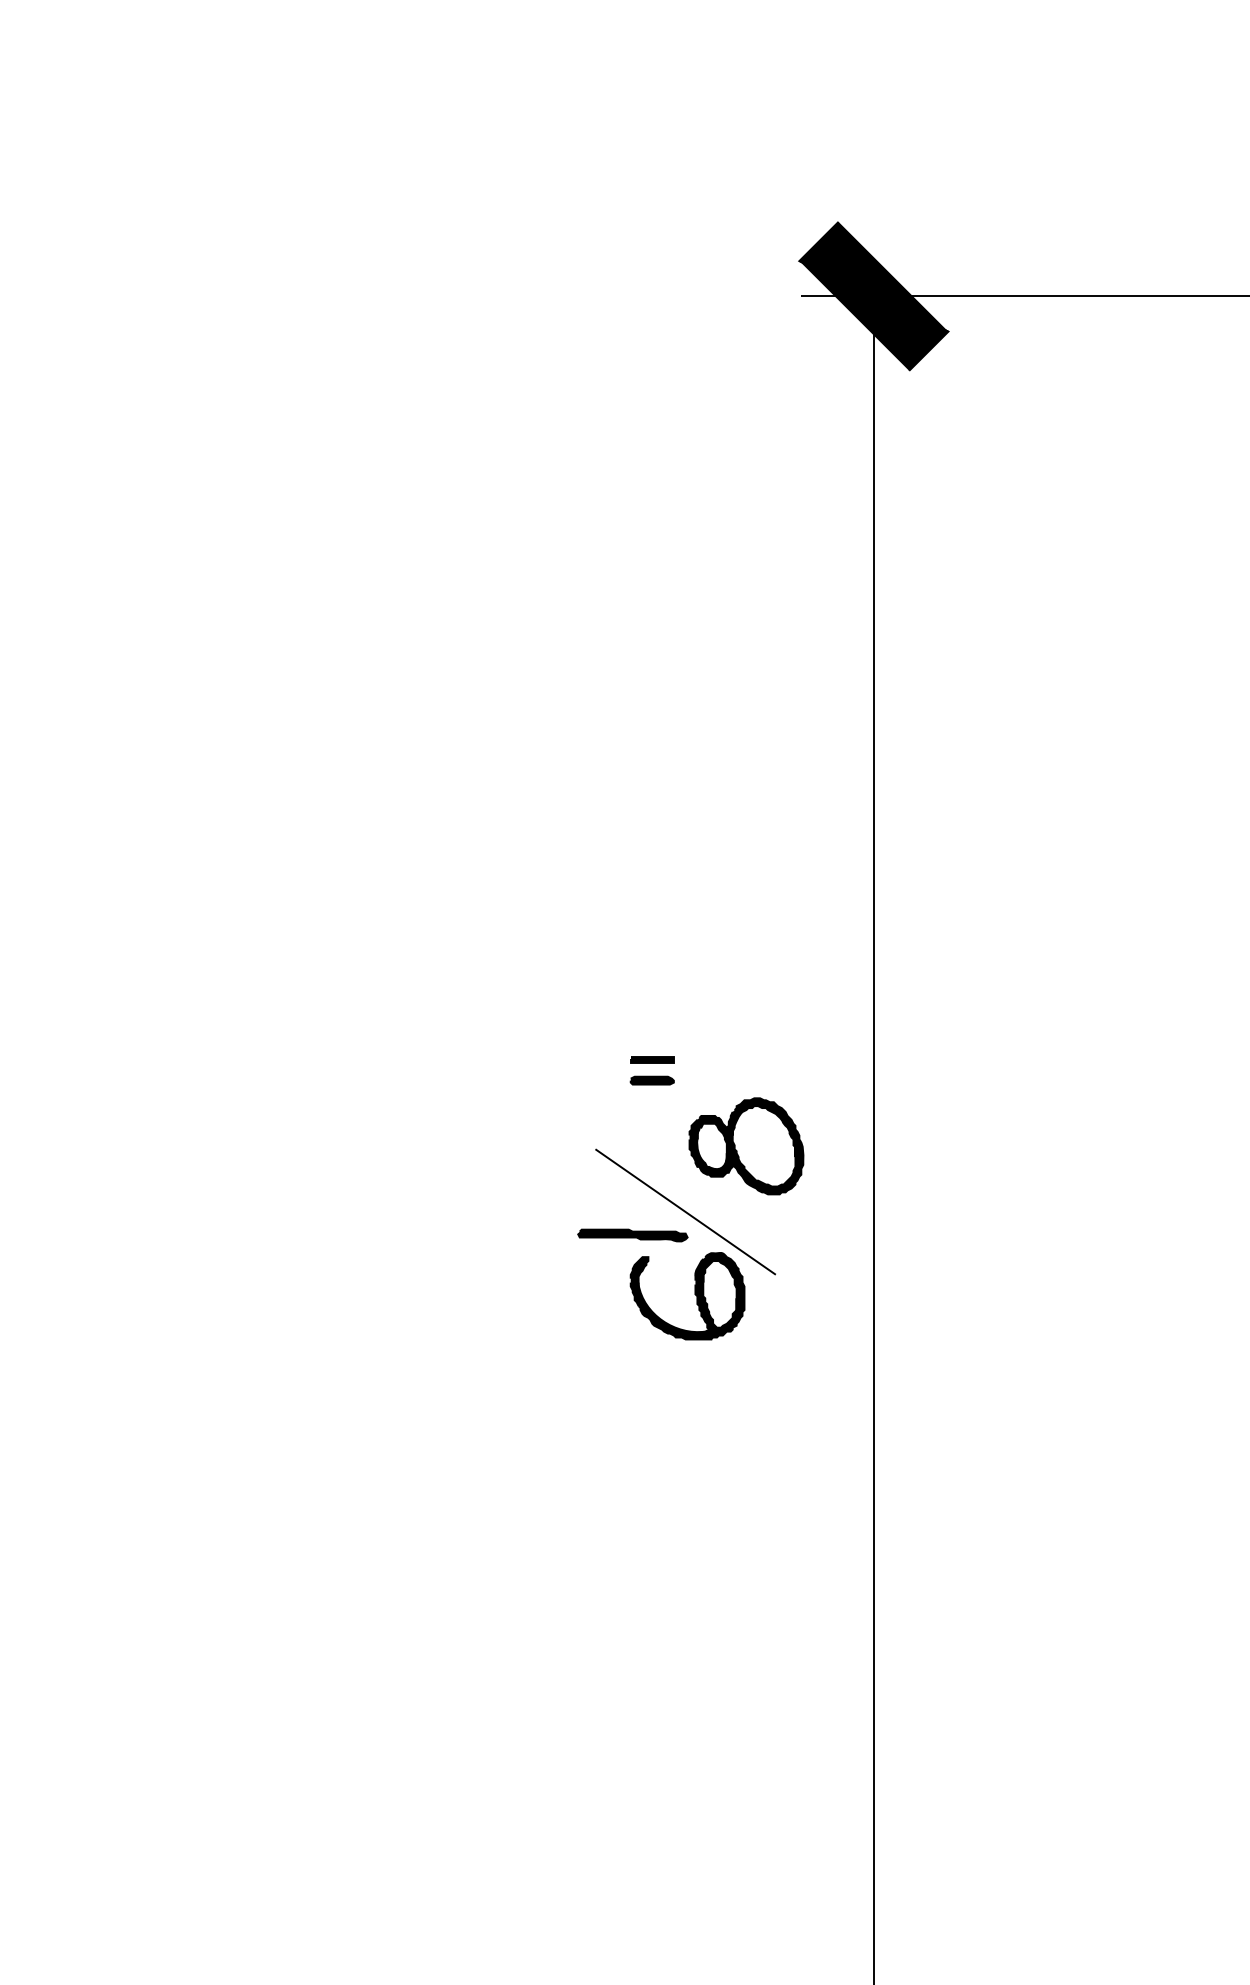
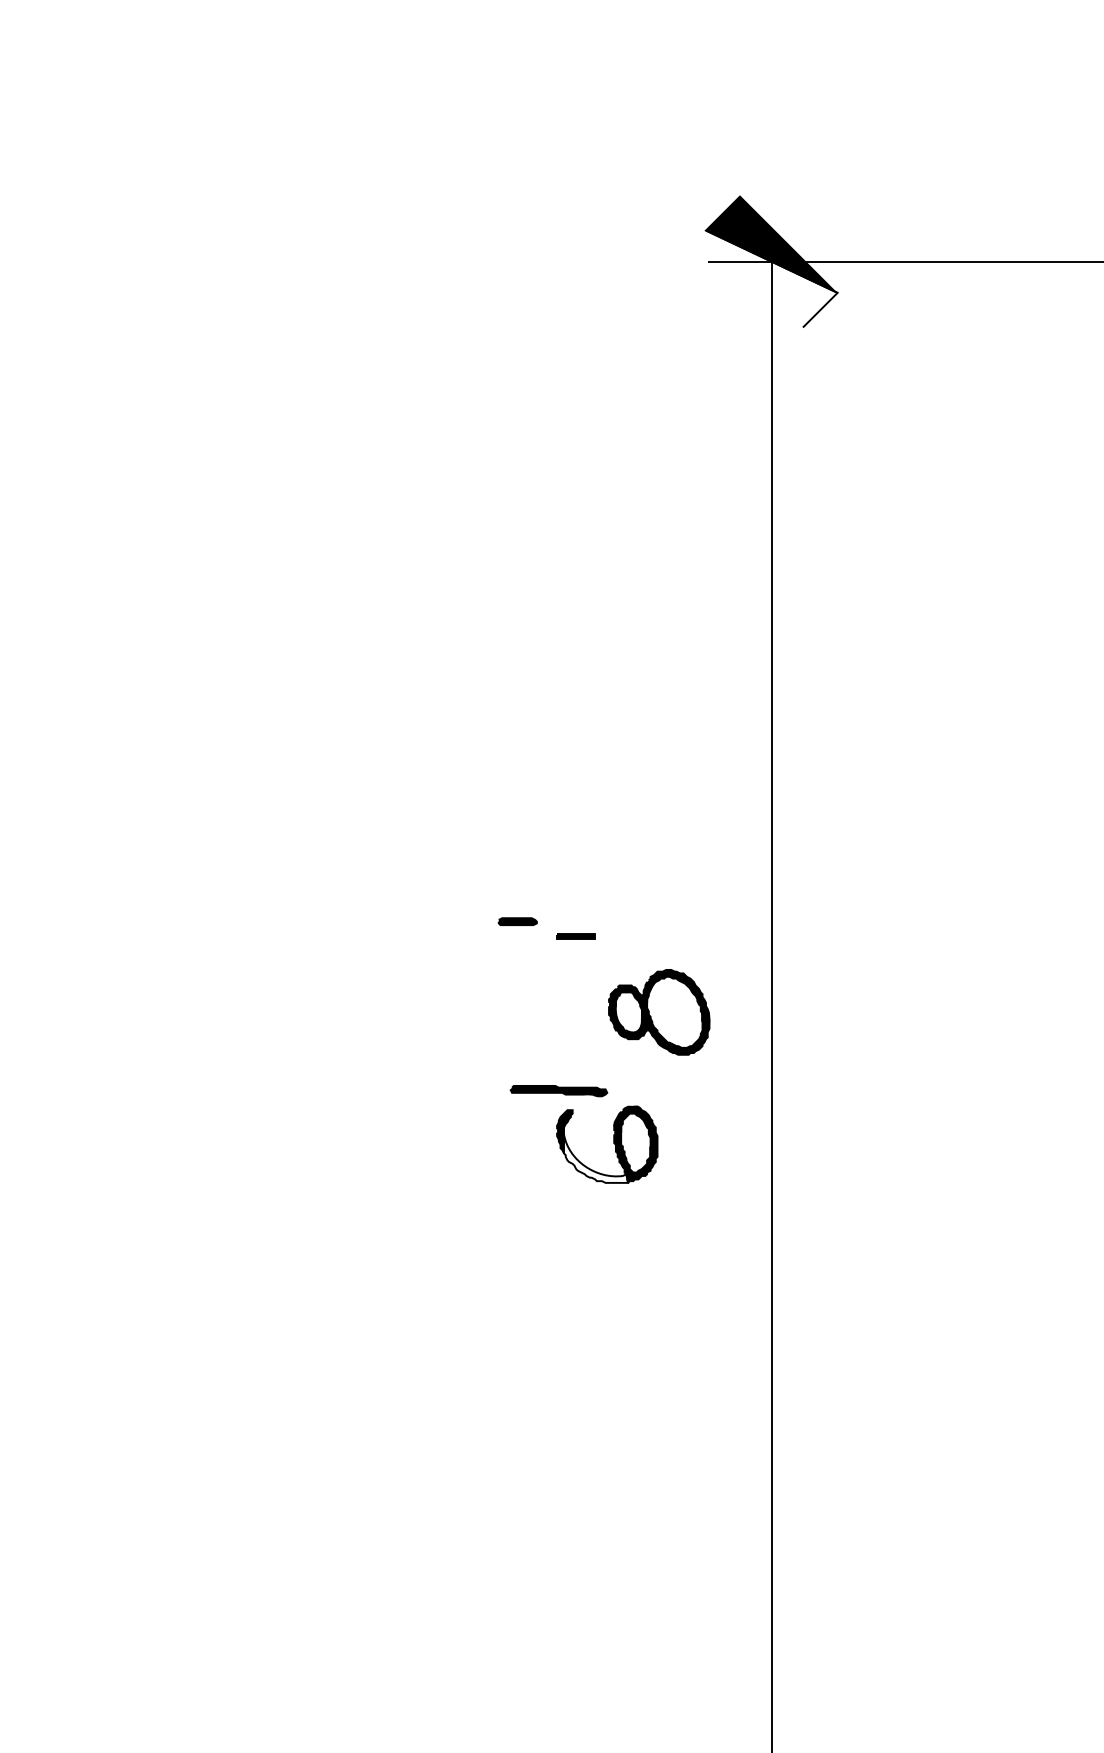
fill: (873, 315) -> (771, 278), removed
part: (651, 1080) -> (517, 921), moved
line: (685, 1211) -> (605, 1069), removed
fill: (674, 1310) -> (595, 1157), removed

